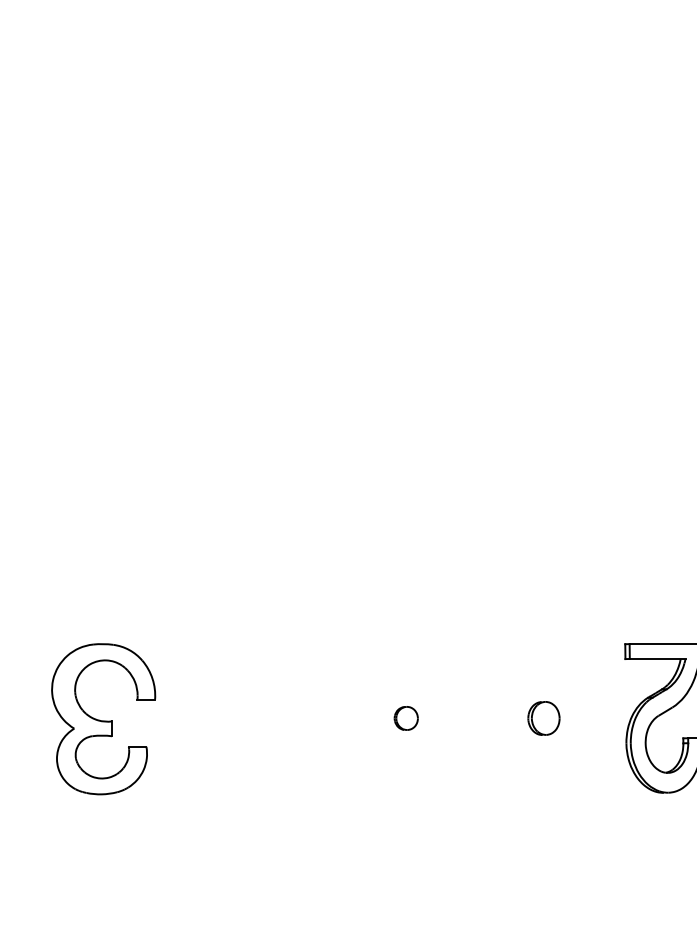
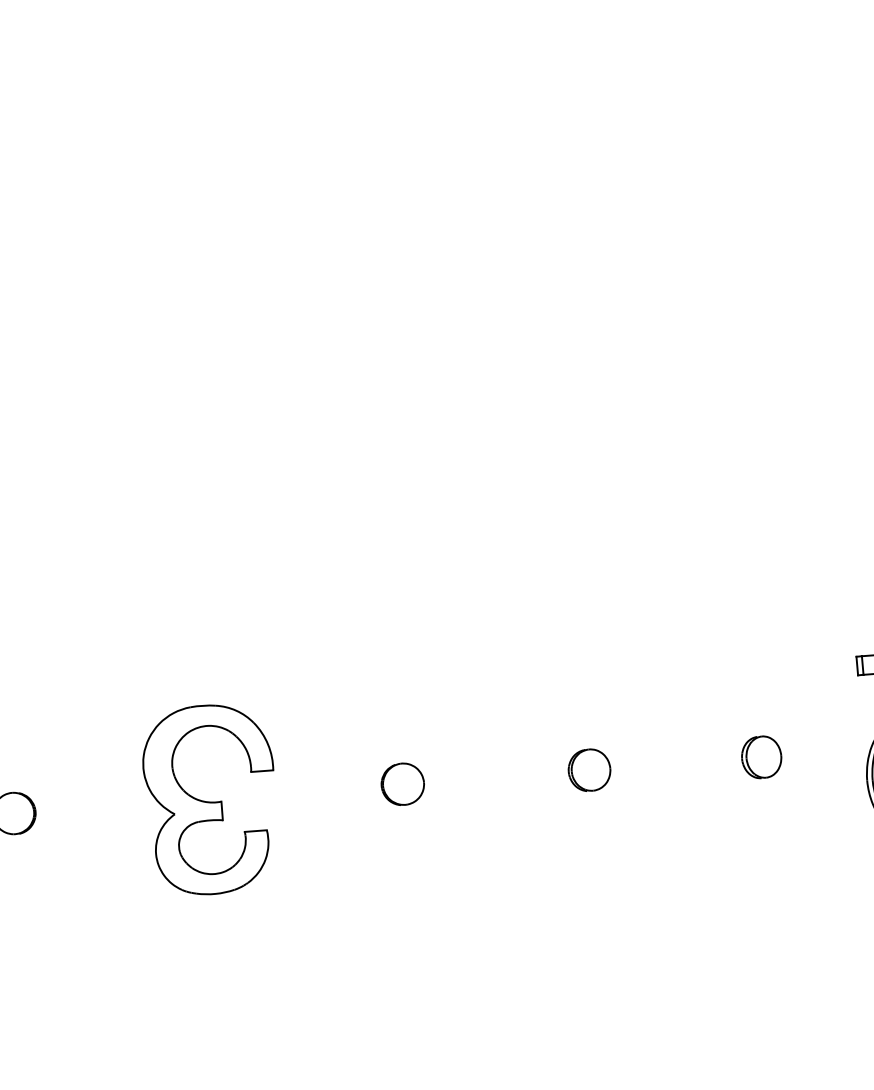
part: (256, 718) -> (401, 784), added
part: (405, 718) -> (588, 770), size x1.43

